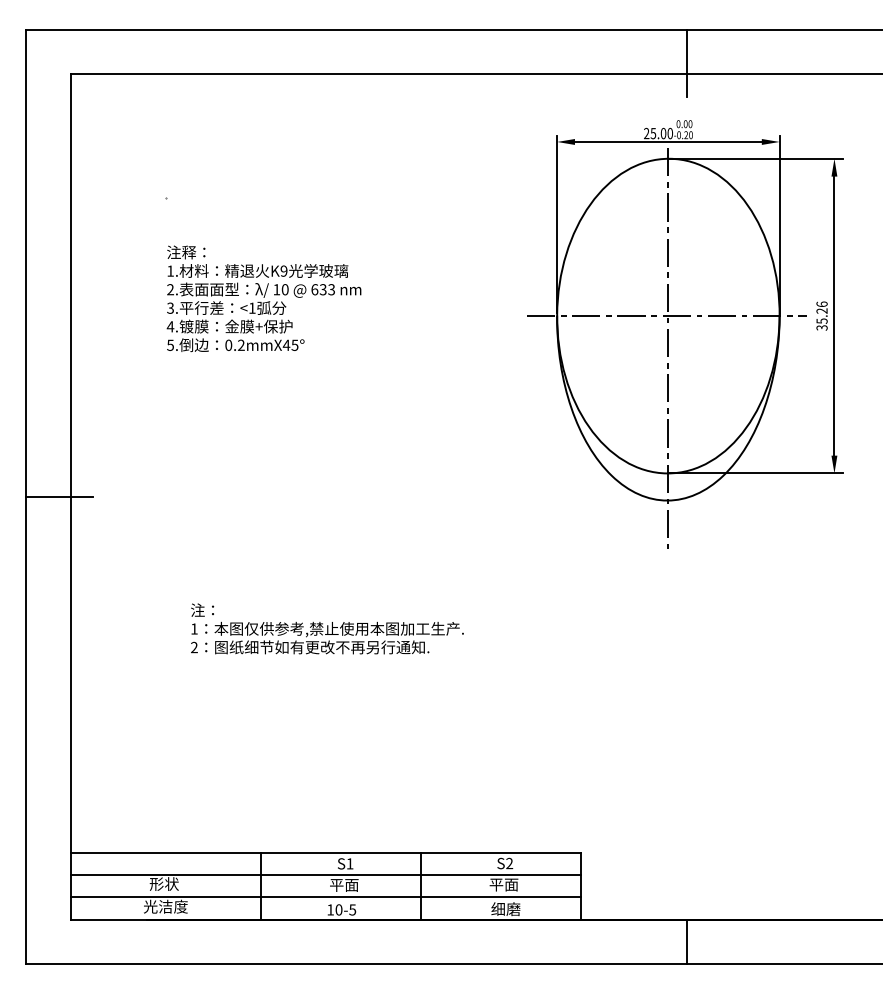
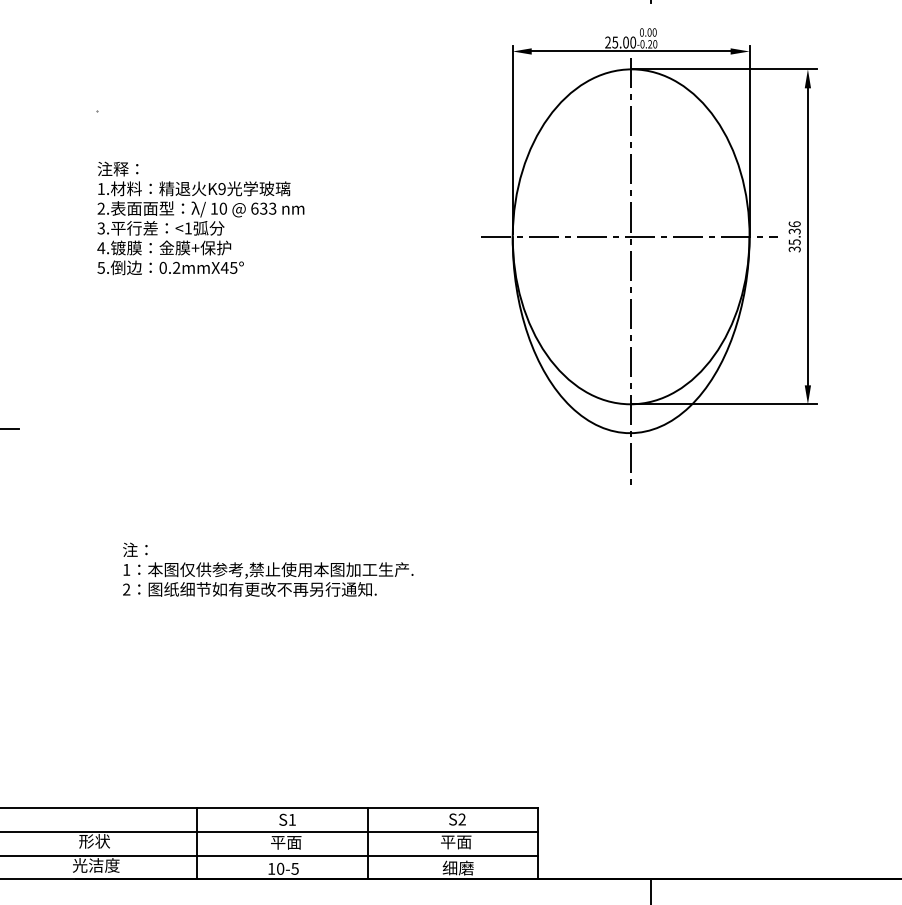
text: (822, 310) -> (795, 230), 35.26 -> 35.36

